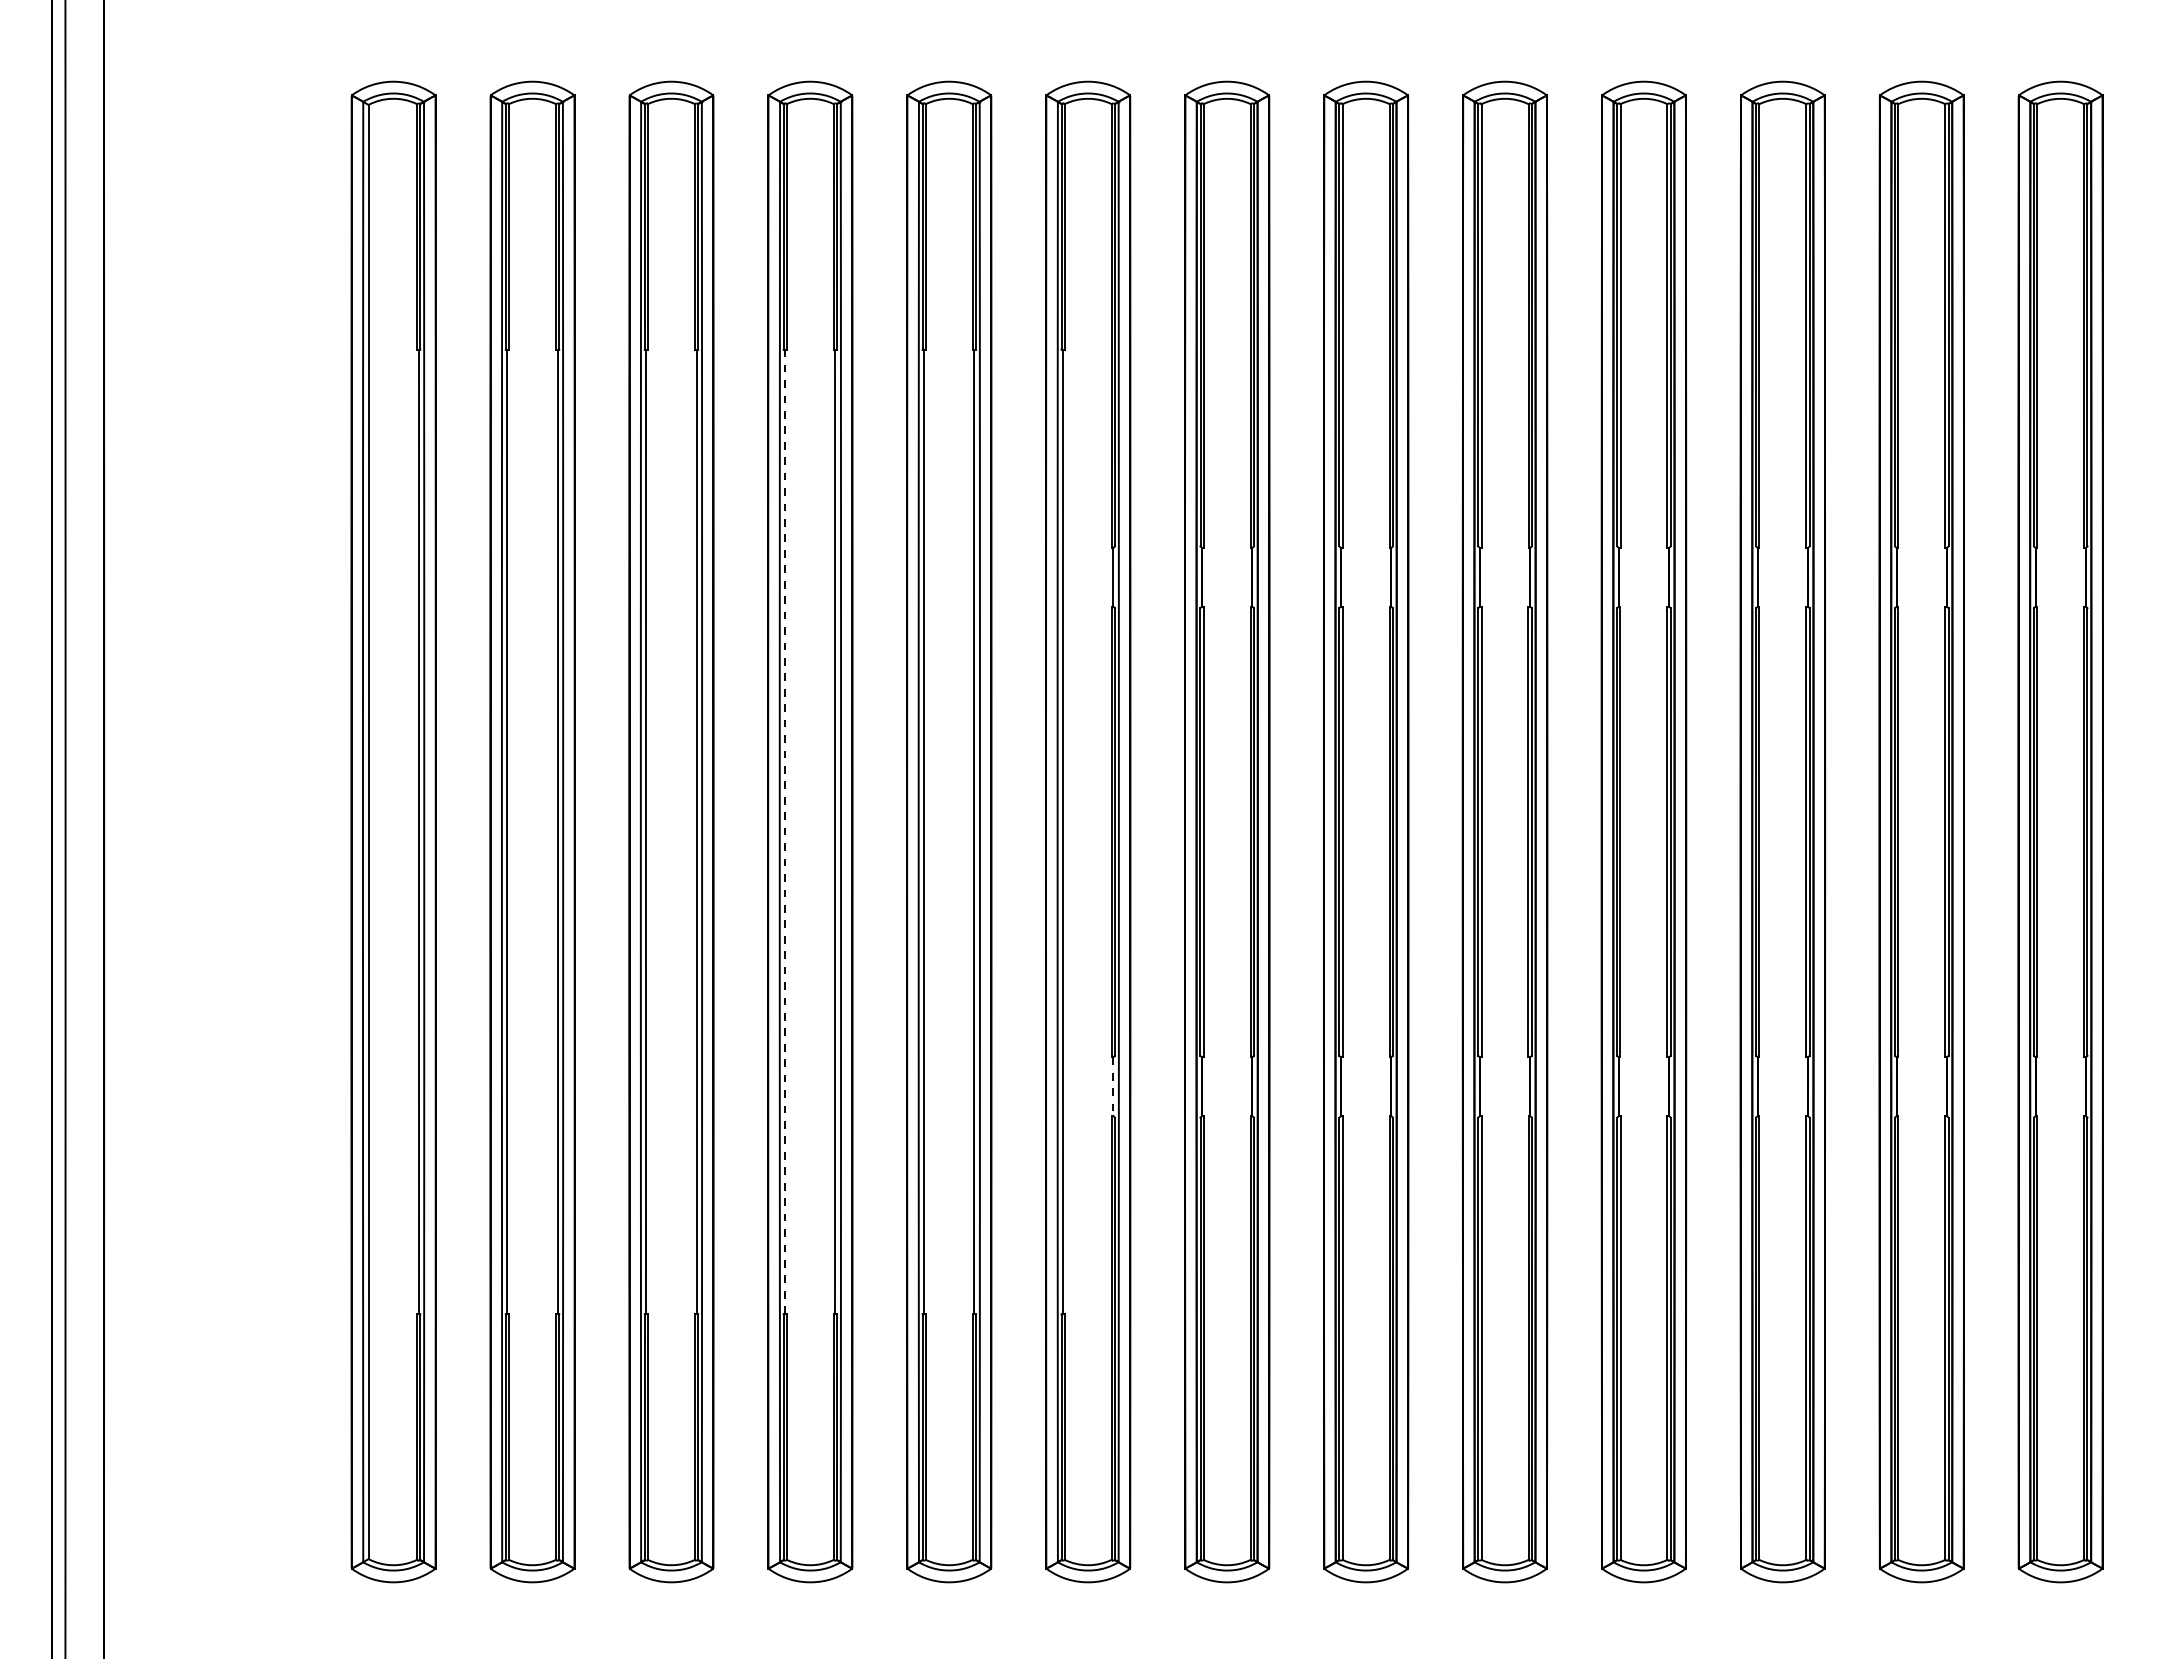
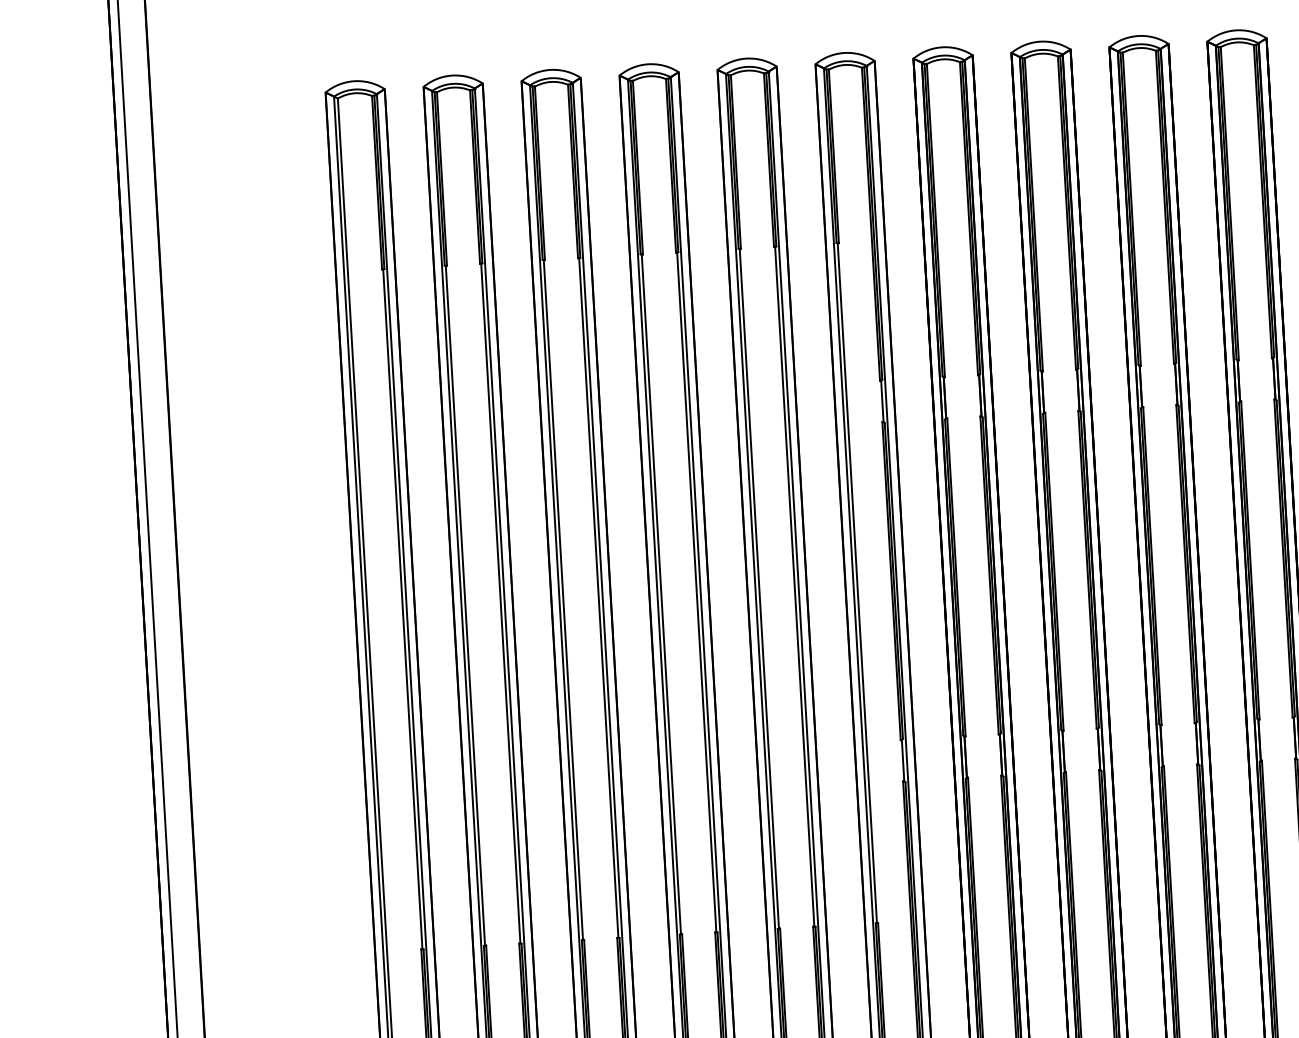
line: (785, 832) -> (661, 594), dashed -> solid
line: (1113, 1087) -> (903, 761), dashed -> solid

